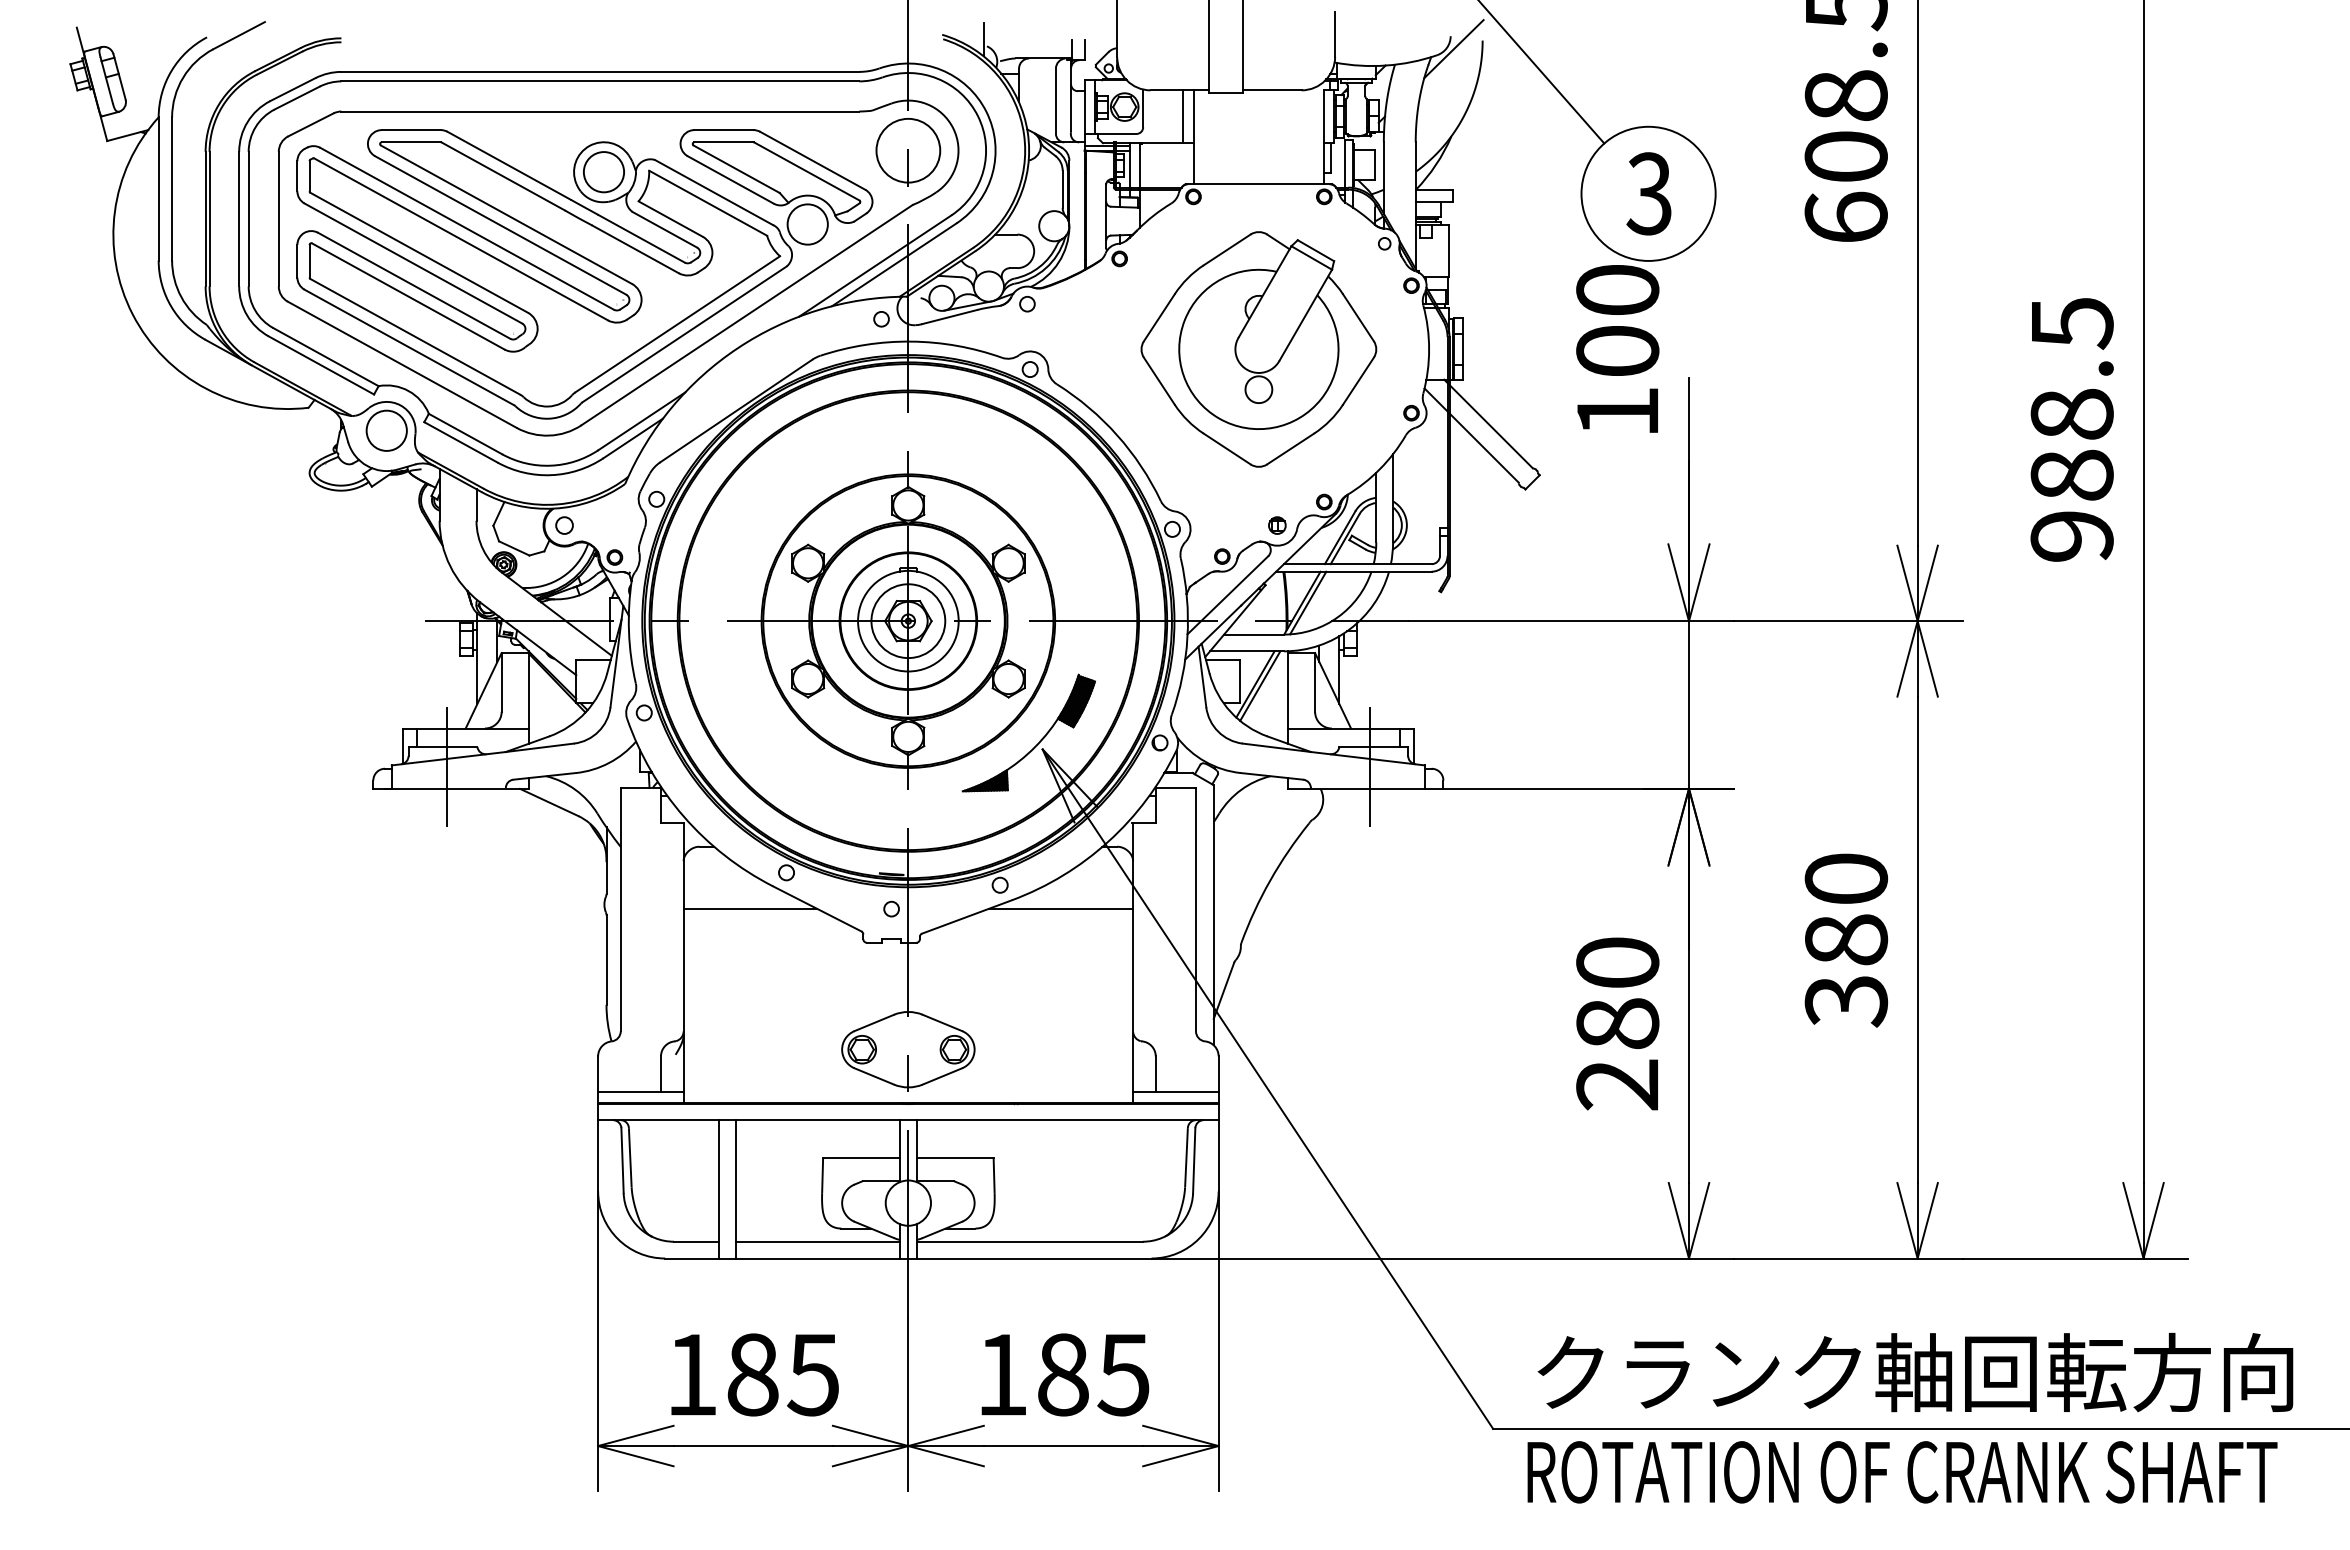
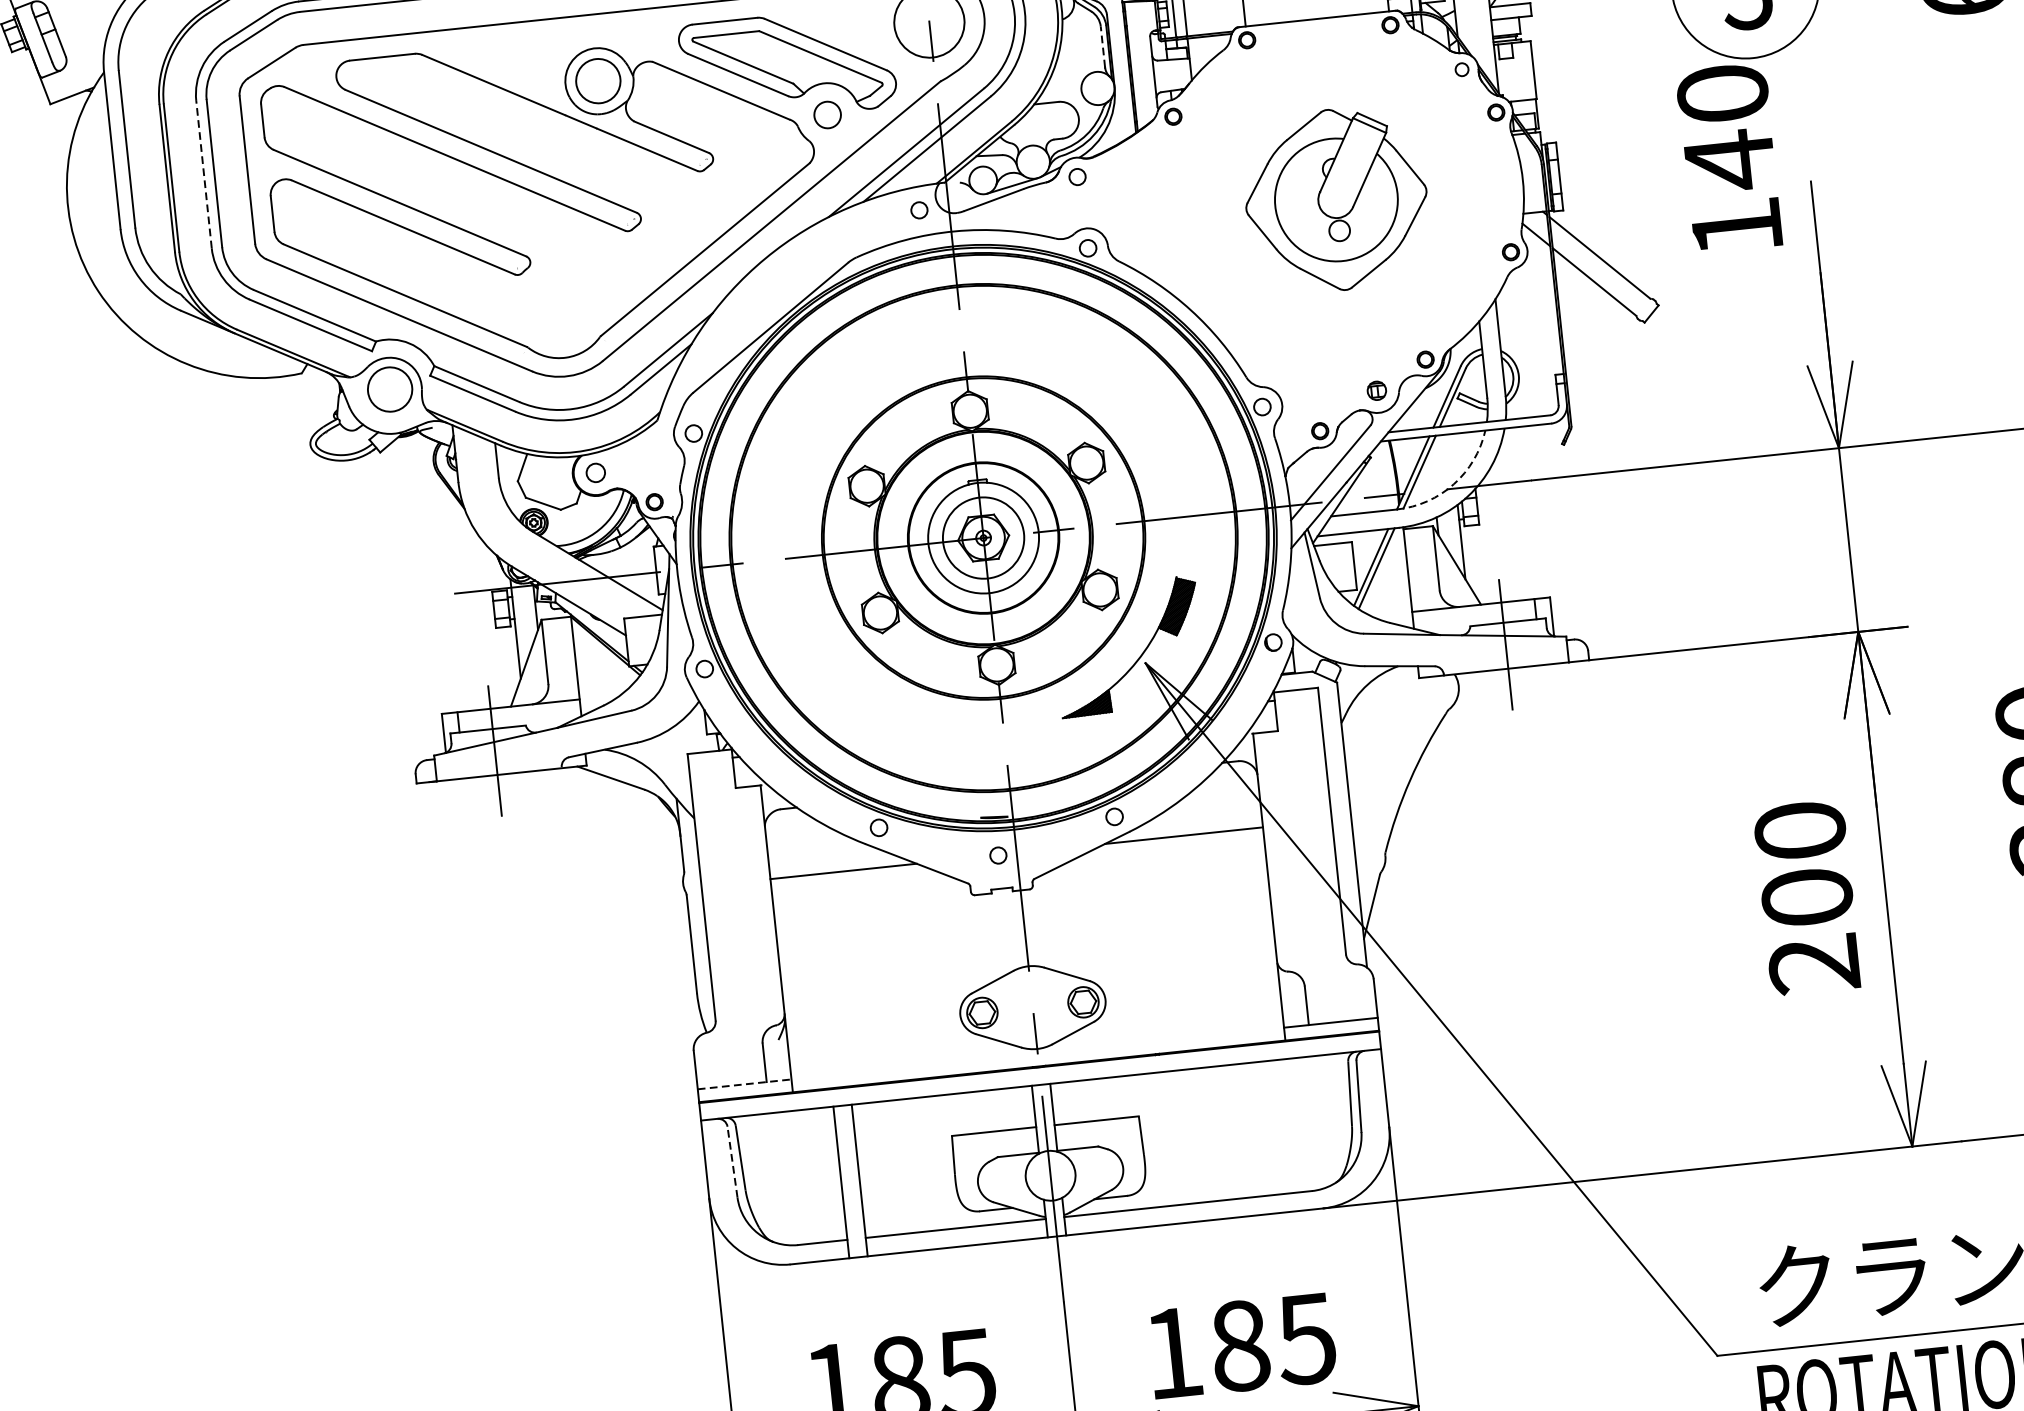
line: (1062, 189) -> (1102, 47), solid -> dashed
line: (239, 218) -> (204, 173), solid -> dashed
circle: (807, 224) -> (827, 115), size x0.6
part: (541, 282) -> (542, 209), removed
part: (1258, 349) -> (1335, 200), size x0.7
text: (1617, 351) -> (1729, 160), 100 -> 140
arc: (1337, 617) -> (1453, 484), solid -> dashed
text: (1617, 1023) -> (1806, 897), 280 -> 200
line: (640, 1091) -> (744, 1084), solid -> dashed
line: (622, 1160) -> (732, 1161), solid -> dashed

